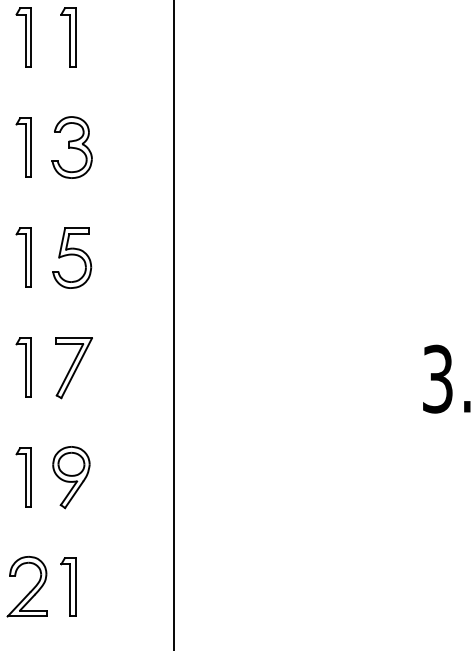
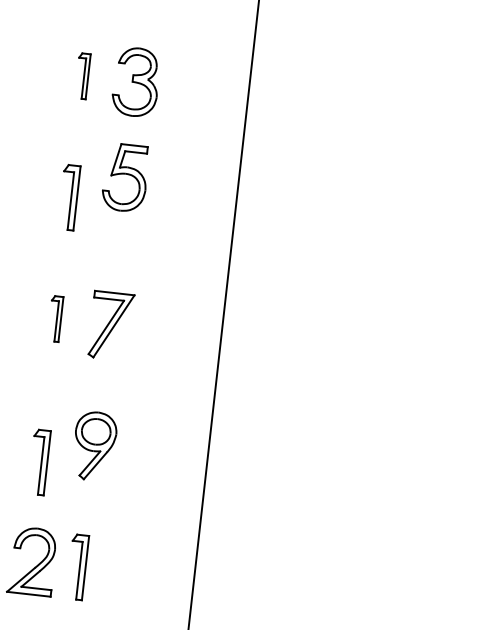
part: (23, 147) -> (82, 76), size x0.7
part: (72, 257) -> (125, 177), moved
part: (23, 367) -> (55, 318), size x0.7
part: (23, 477) -> (39, 462), moved

